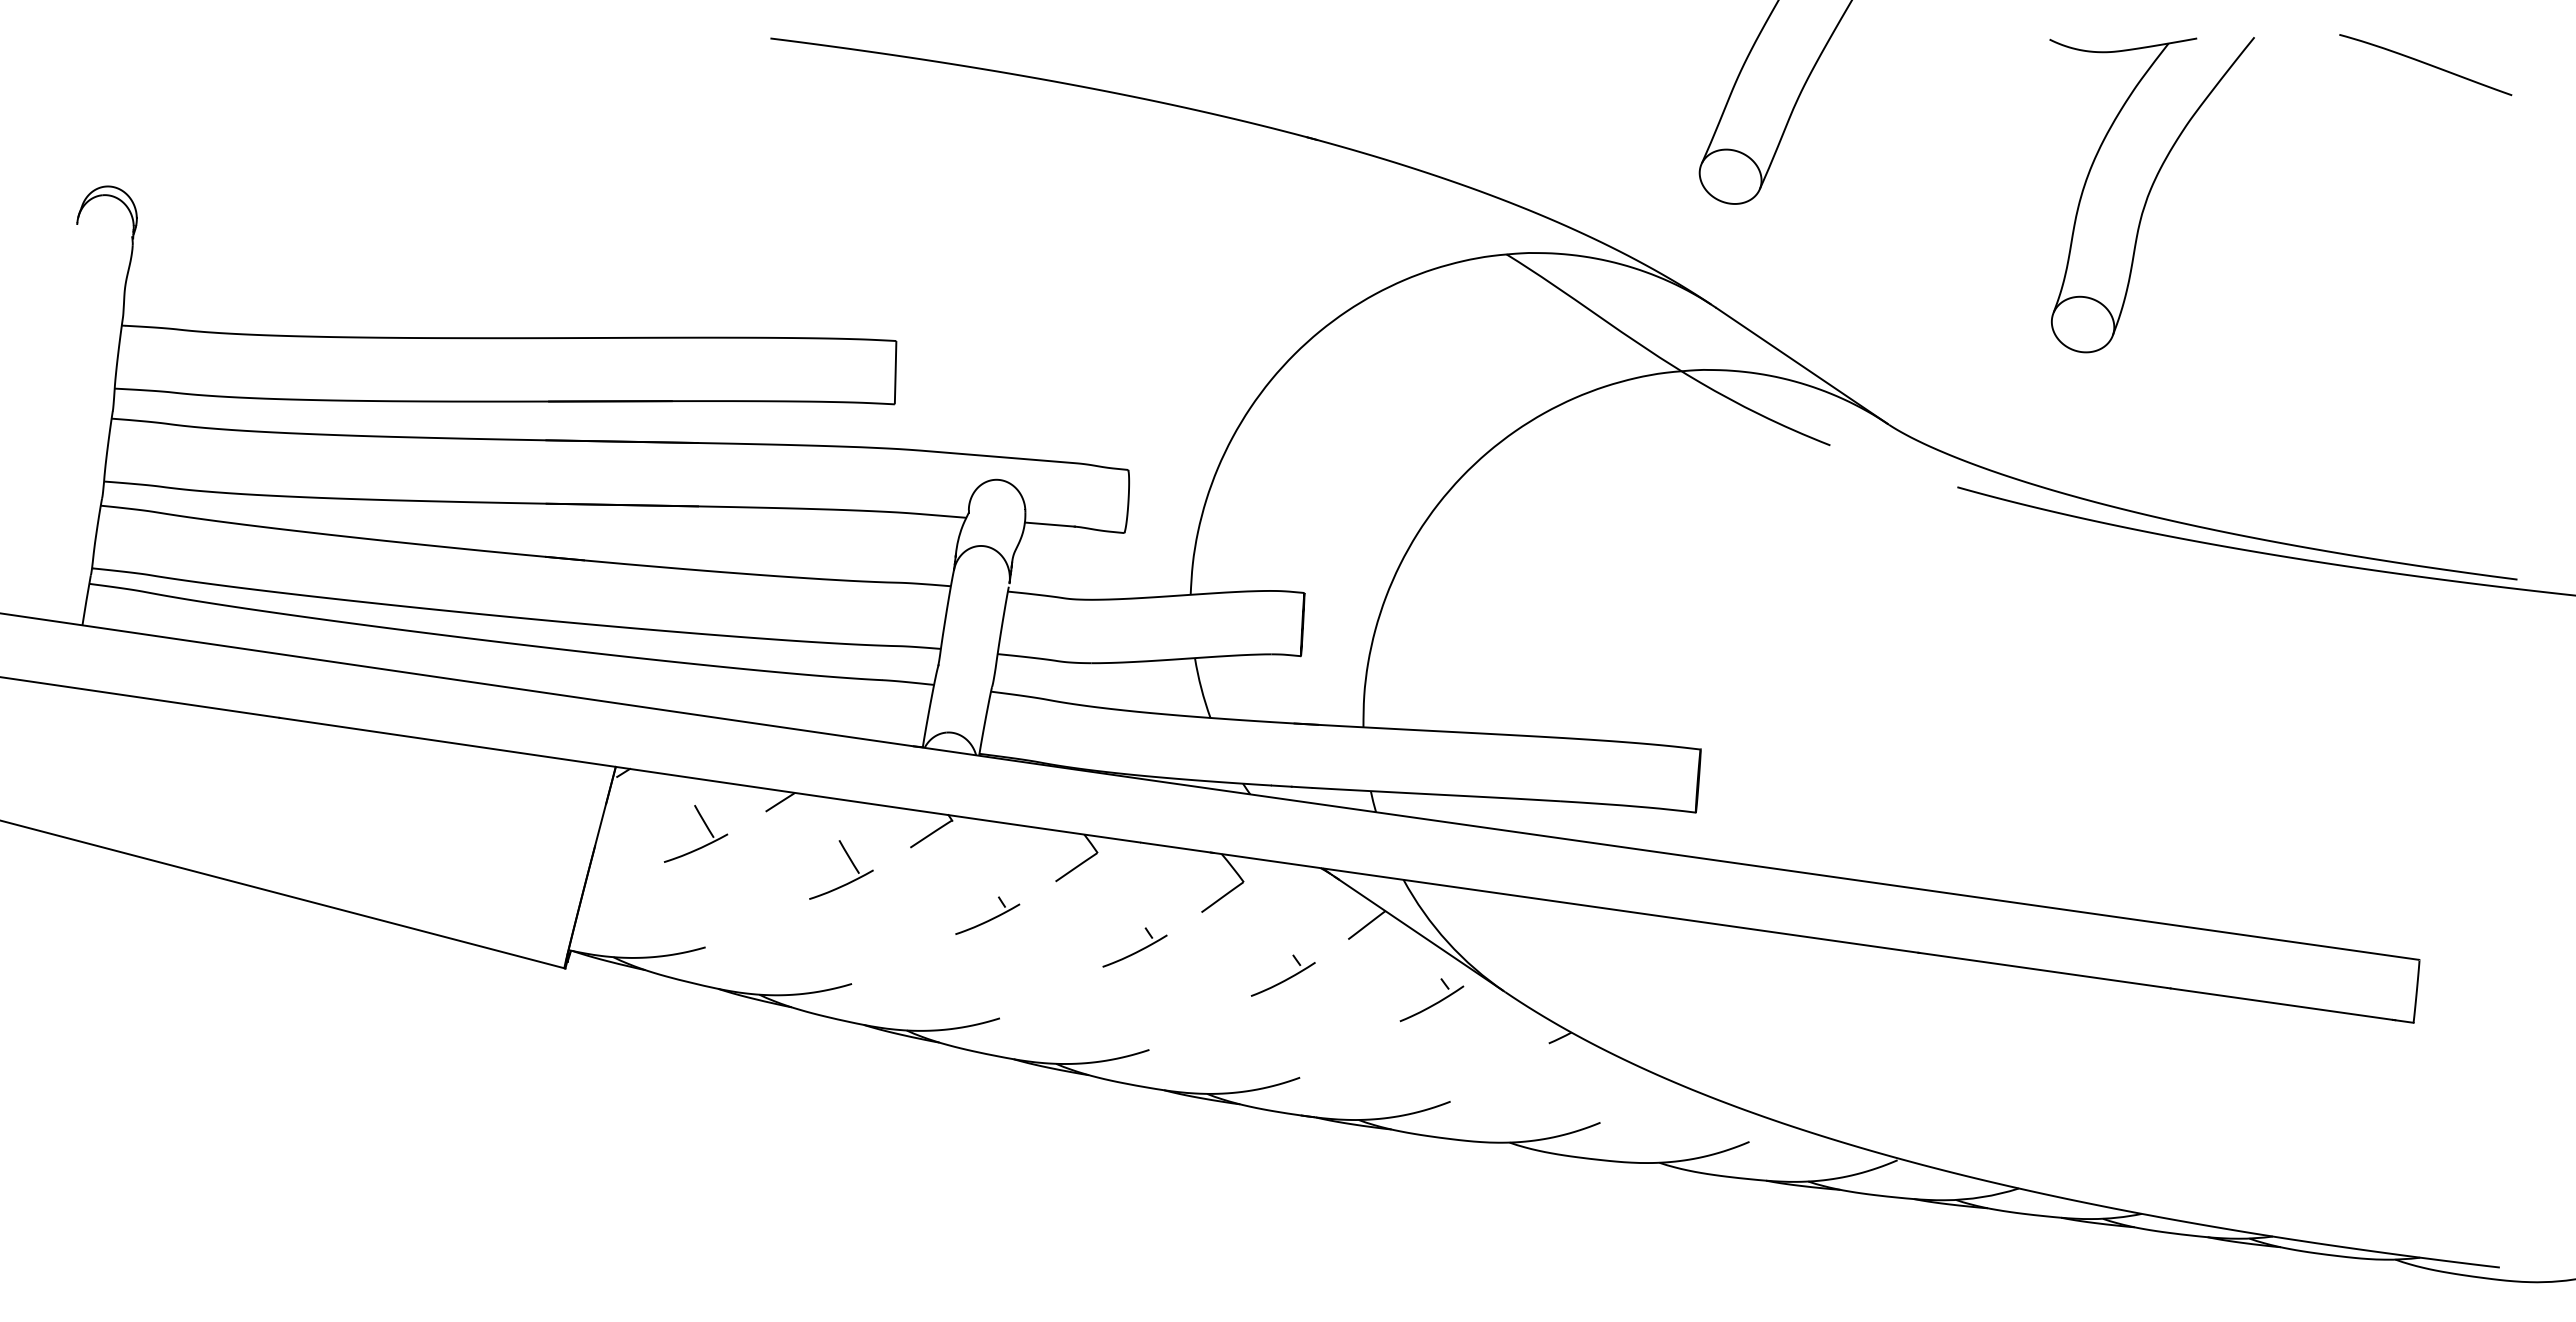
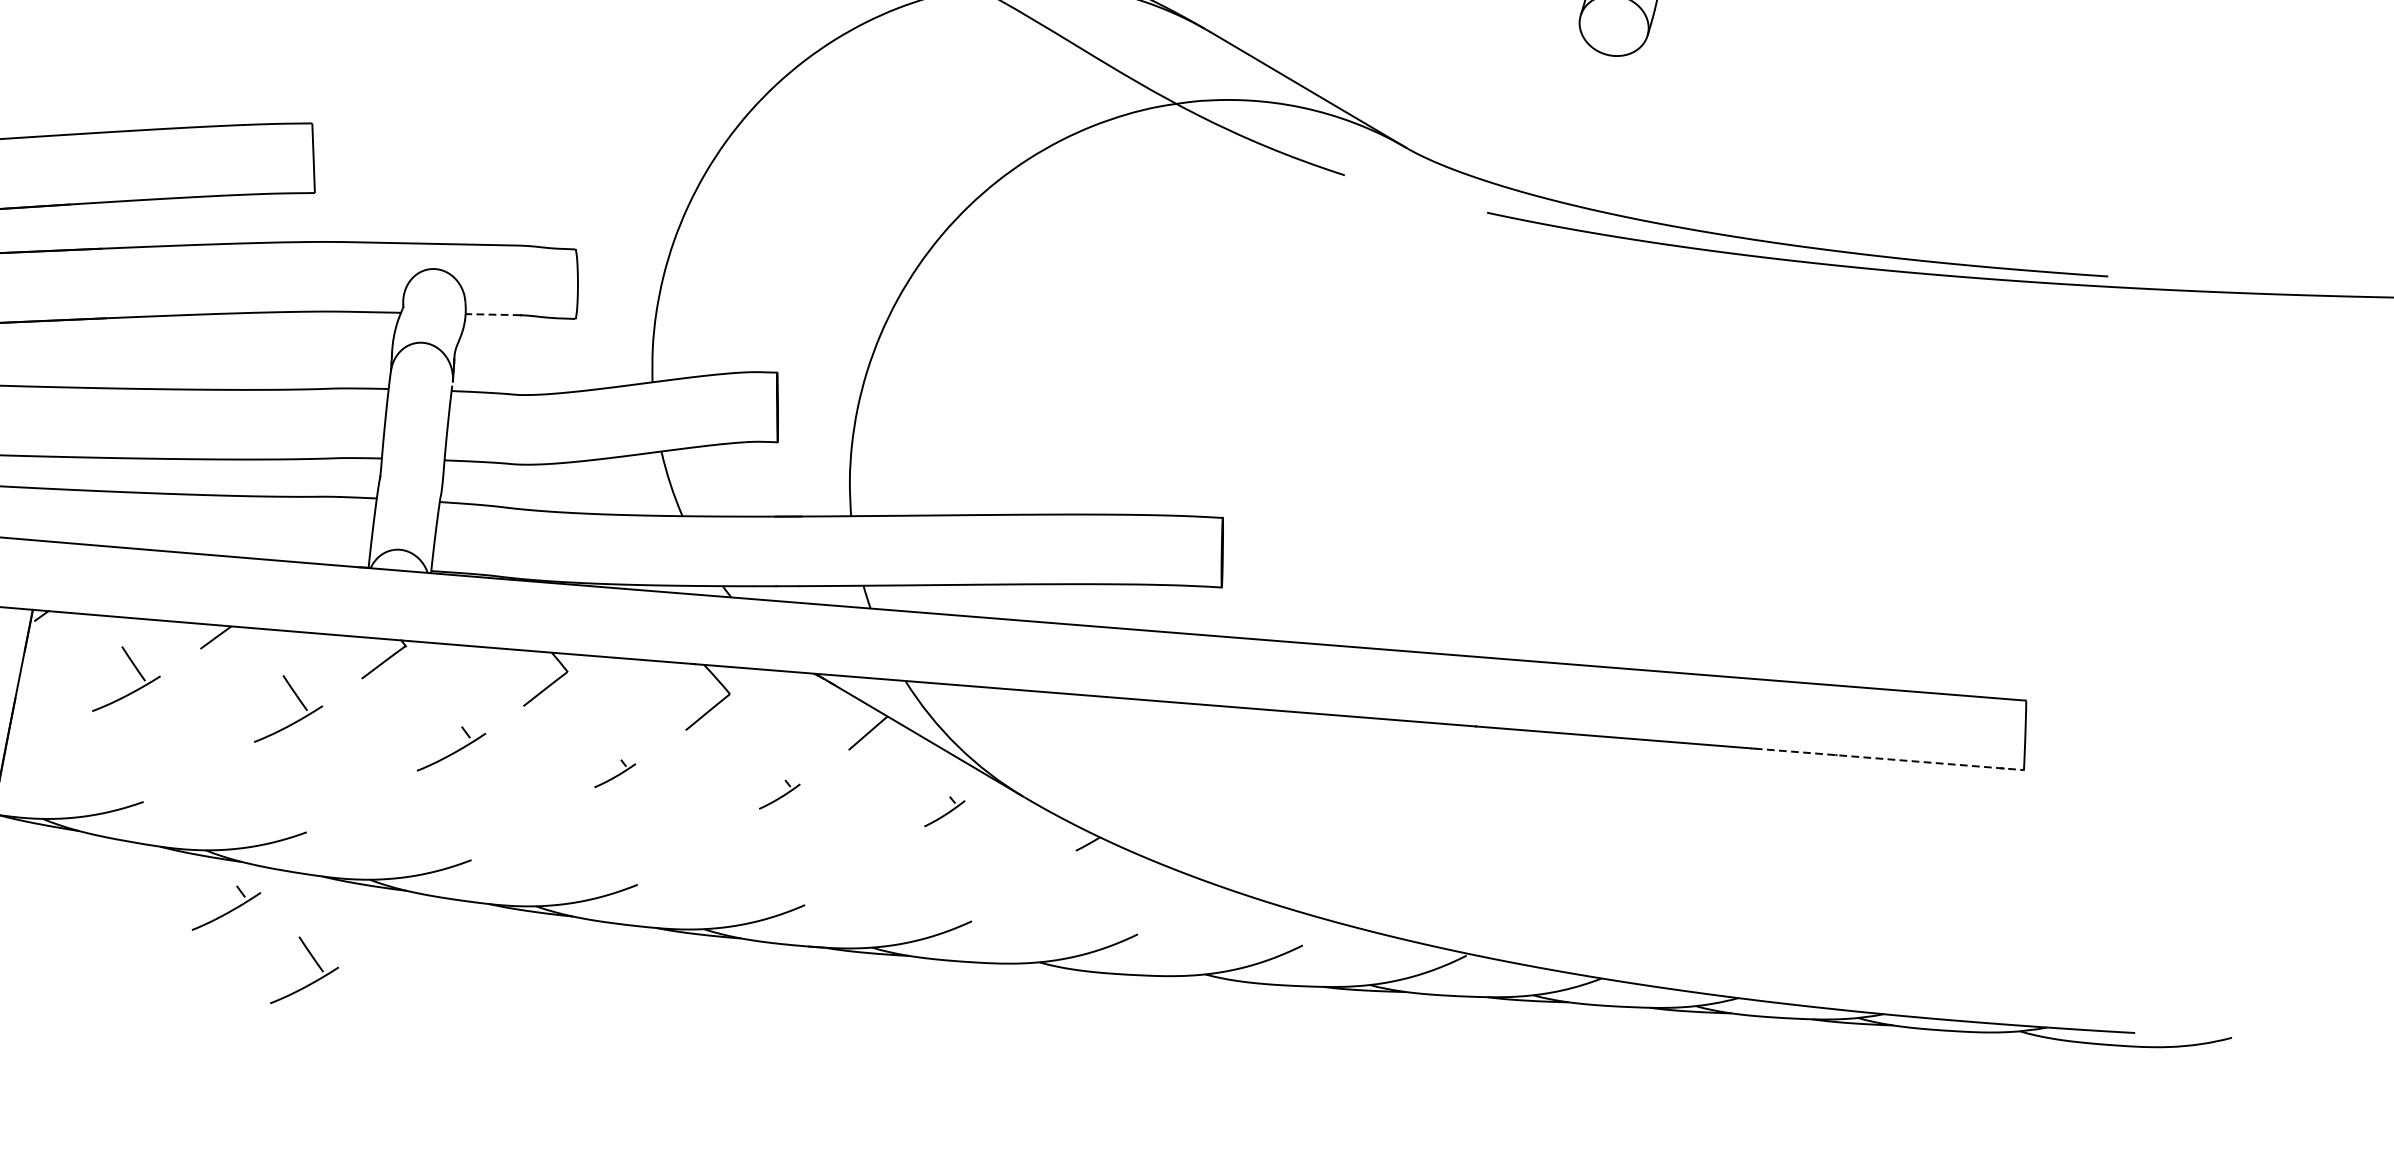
line: (1049, 524) -> (492, 314), solid -> dashed
part: (1134, 947) -> (614, 773), size x0.6
part: (1282, 975) -> (778, 794), size x0.6
part: (1431, 1000) -> (944, 811), size x0.6
line: (2292, 1005) -> (1889, 759), solid -> dashed
part: (774, 1047) -> (225, 907), added
part: (851, 1101) -> (314, 961), added

